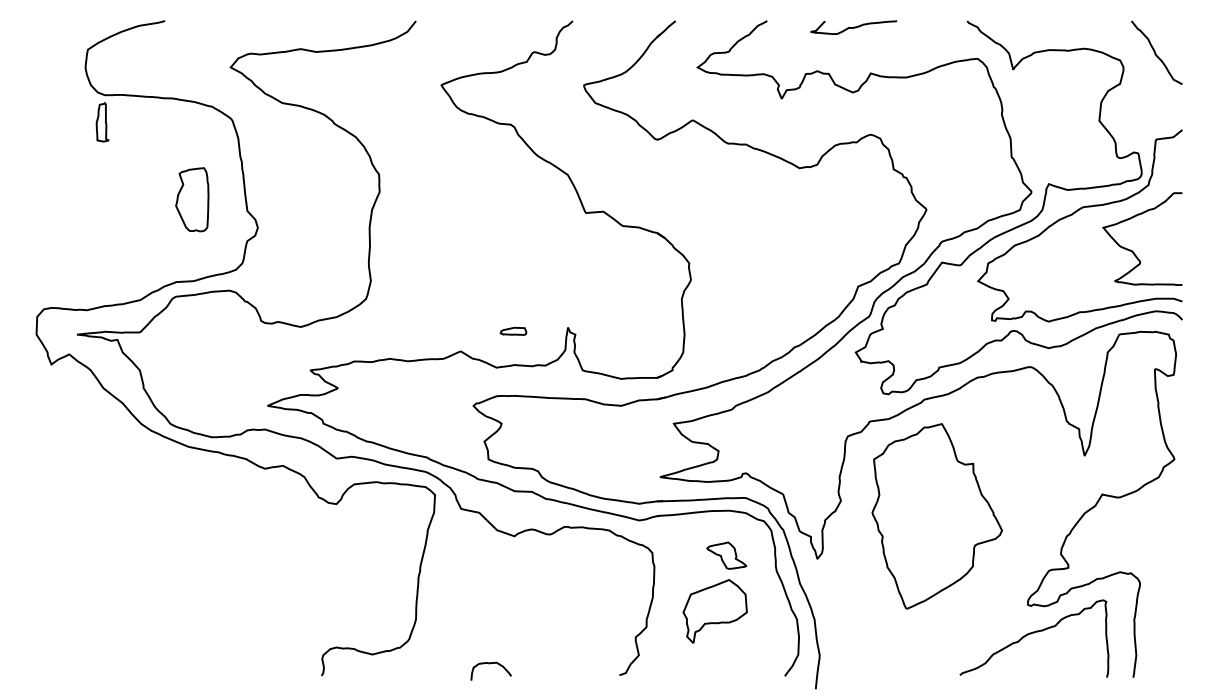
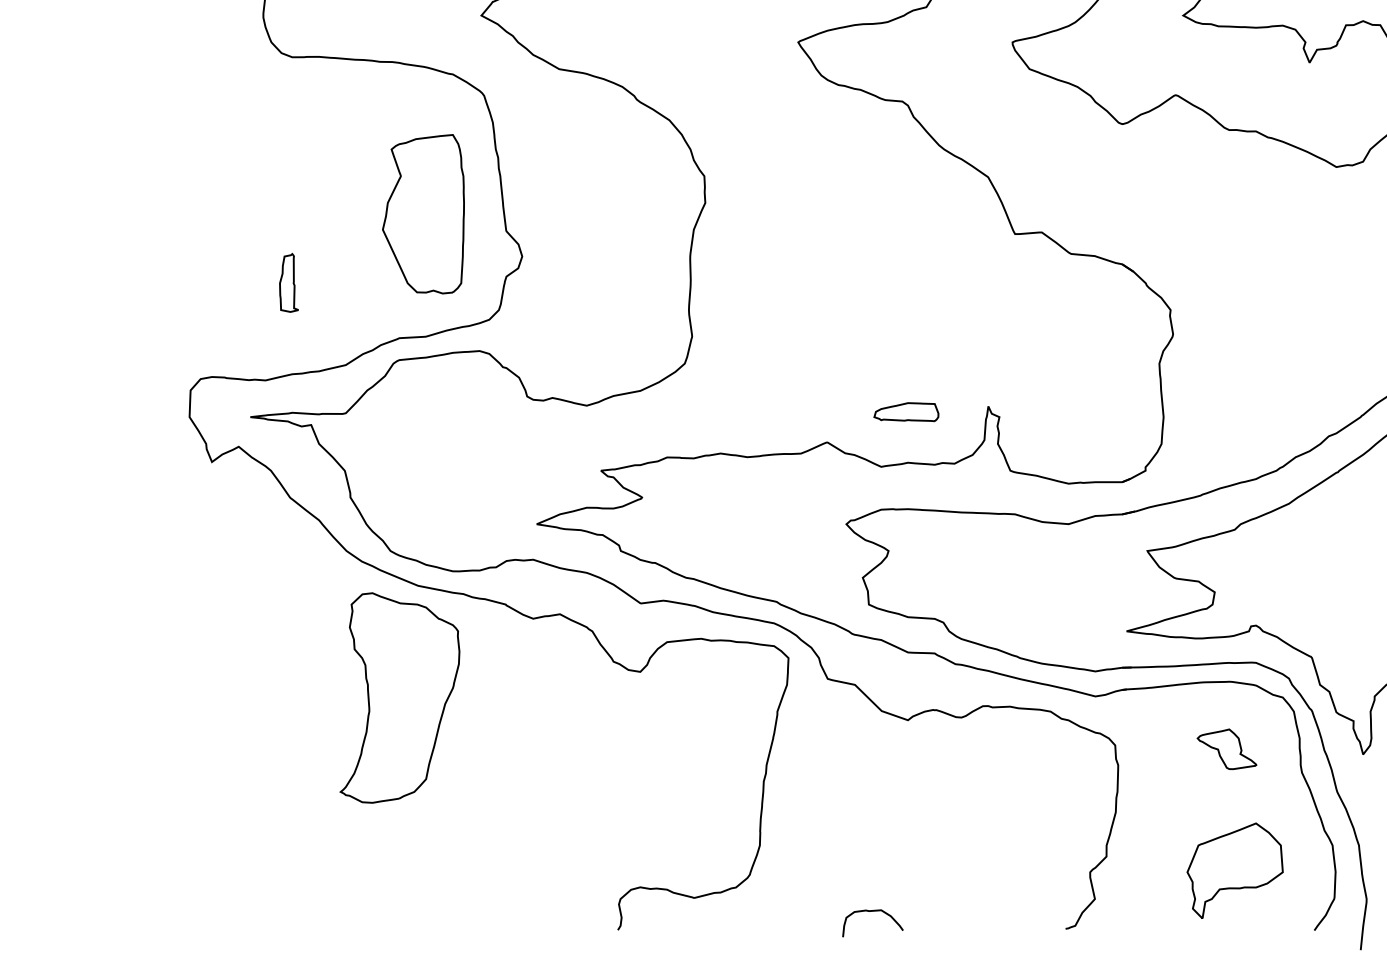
part: (102, 122) -> (288, 283), moved
part: (192, 199) -> (423, 214), size x1.67
part: (513, 331) -> (906, 412), size x1.67
part: (175, 521) -> (398, 697), added
part: (714, 611) -> (1234, 870), moved

